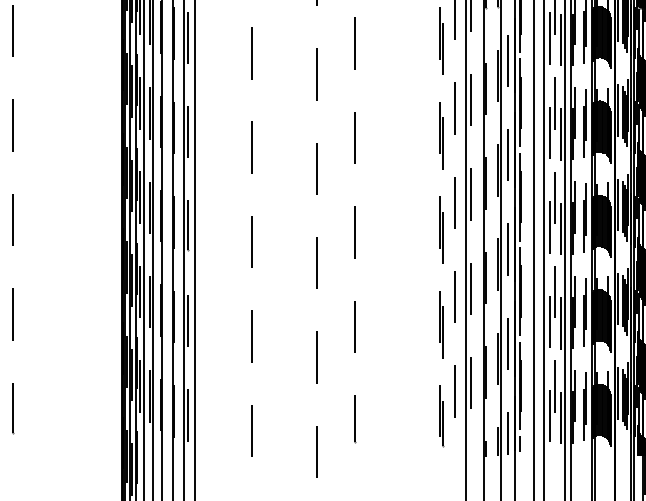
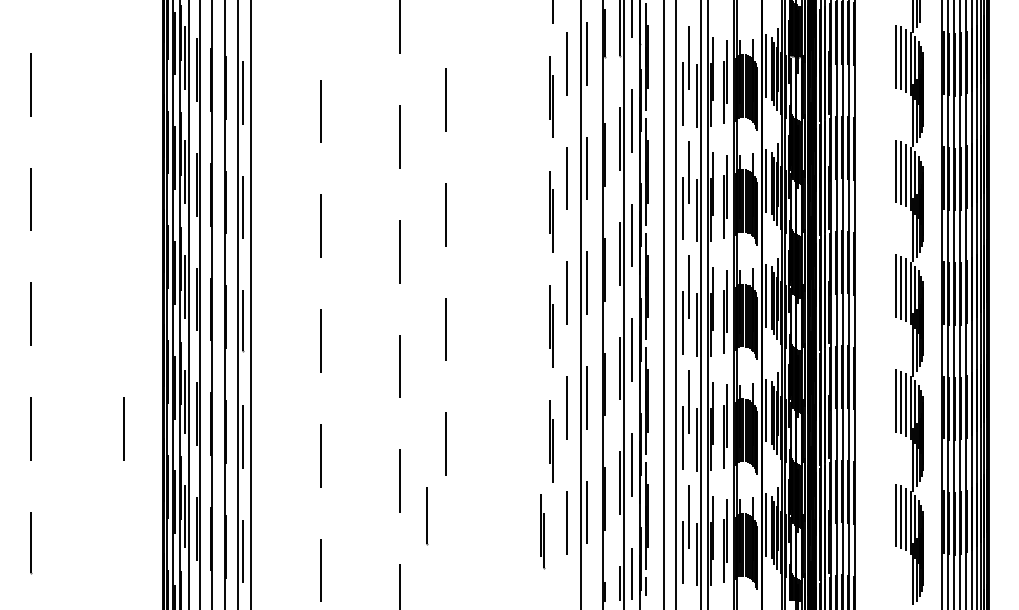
line: (89, 314) -> (123, 428), added
part: (441, 416) -> (542, 531), moved
line: (355, 419) -> (427, 516), moved

